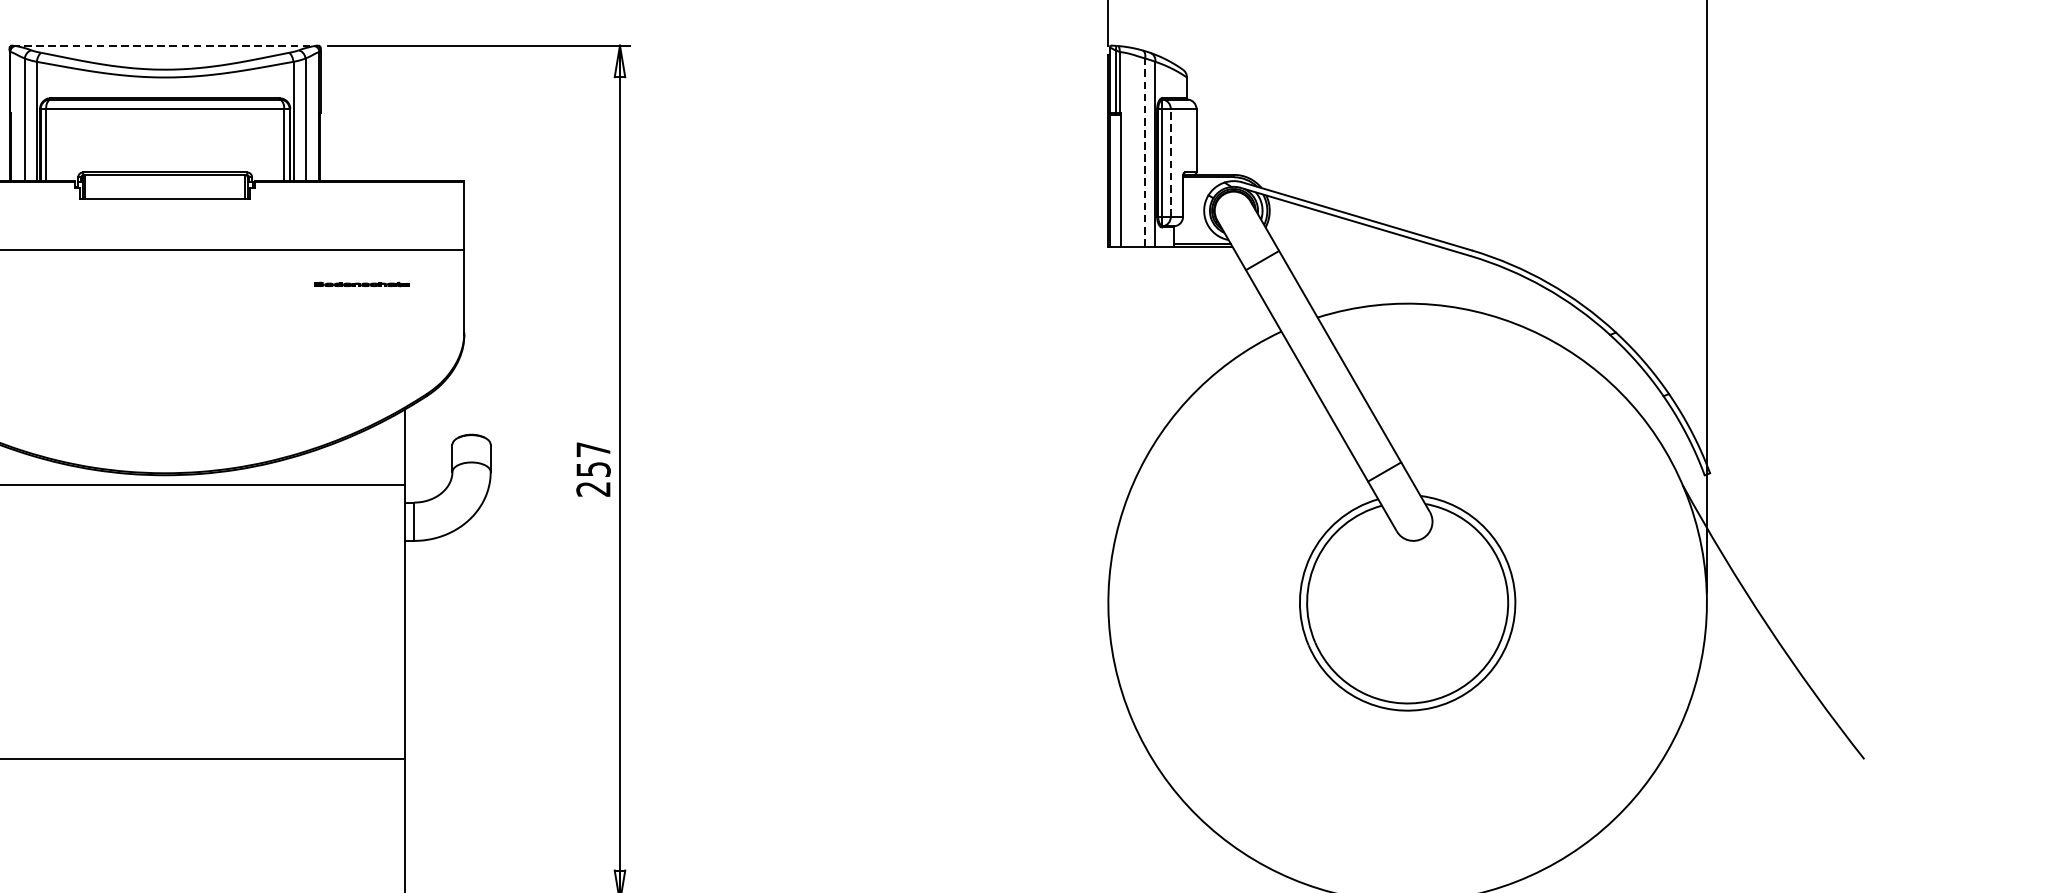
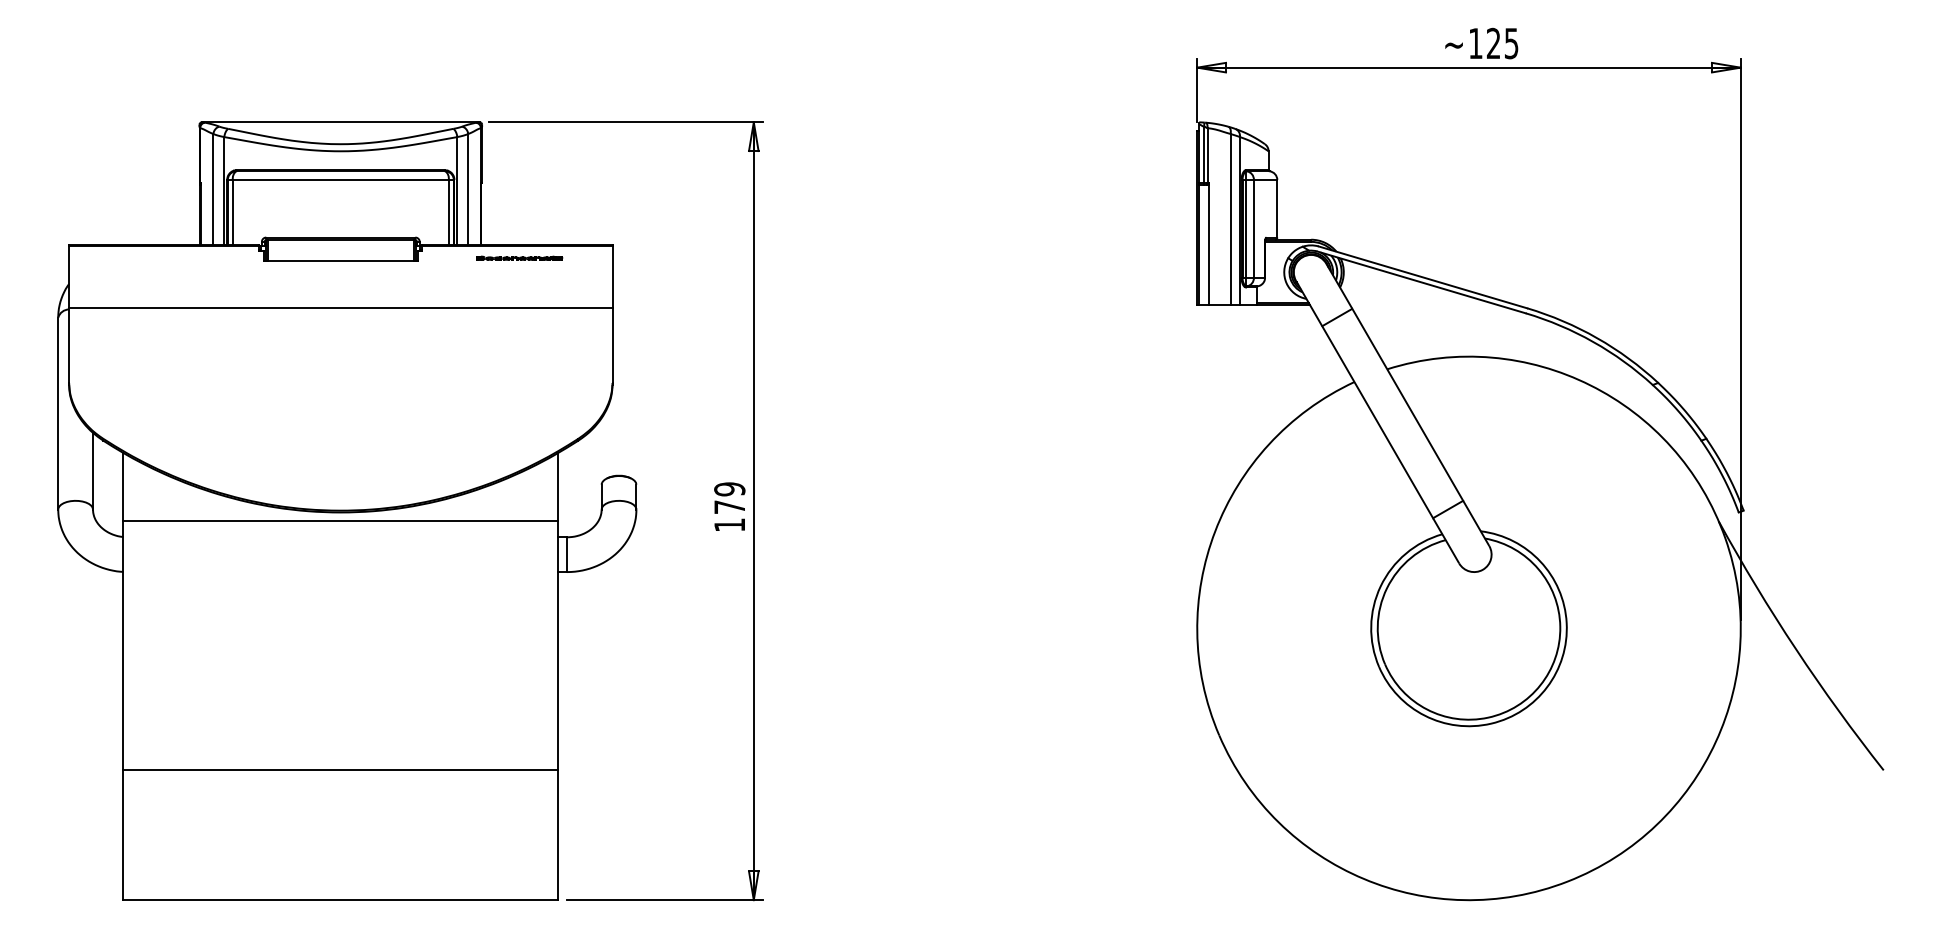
line: (165, 45) -> (341, 122), dashed -> solid
line: (1144, 151) -> (1230, 218), dashed -> solid
line: (1170, 162) -> (1253, 228), dashed -> solid
part: (361, 283) -> (519, 257), moved
text: (593, 468) -> (729, 506), 257 -> 179

